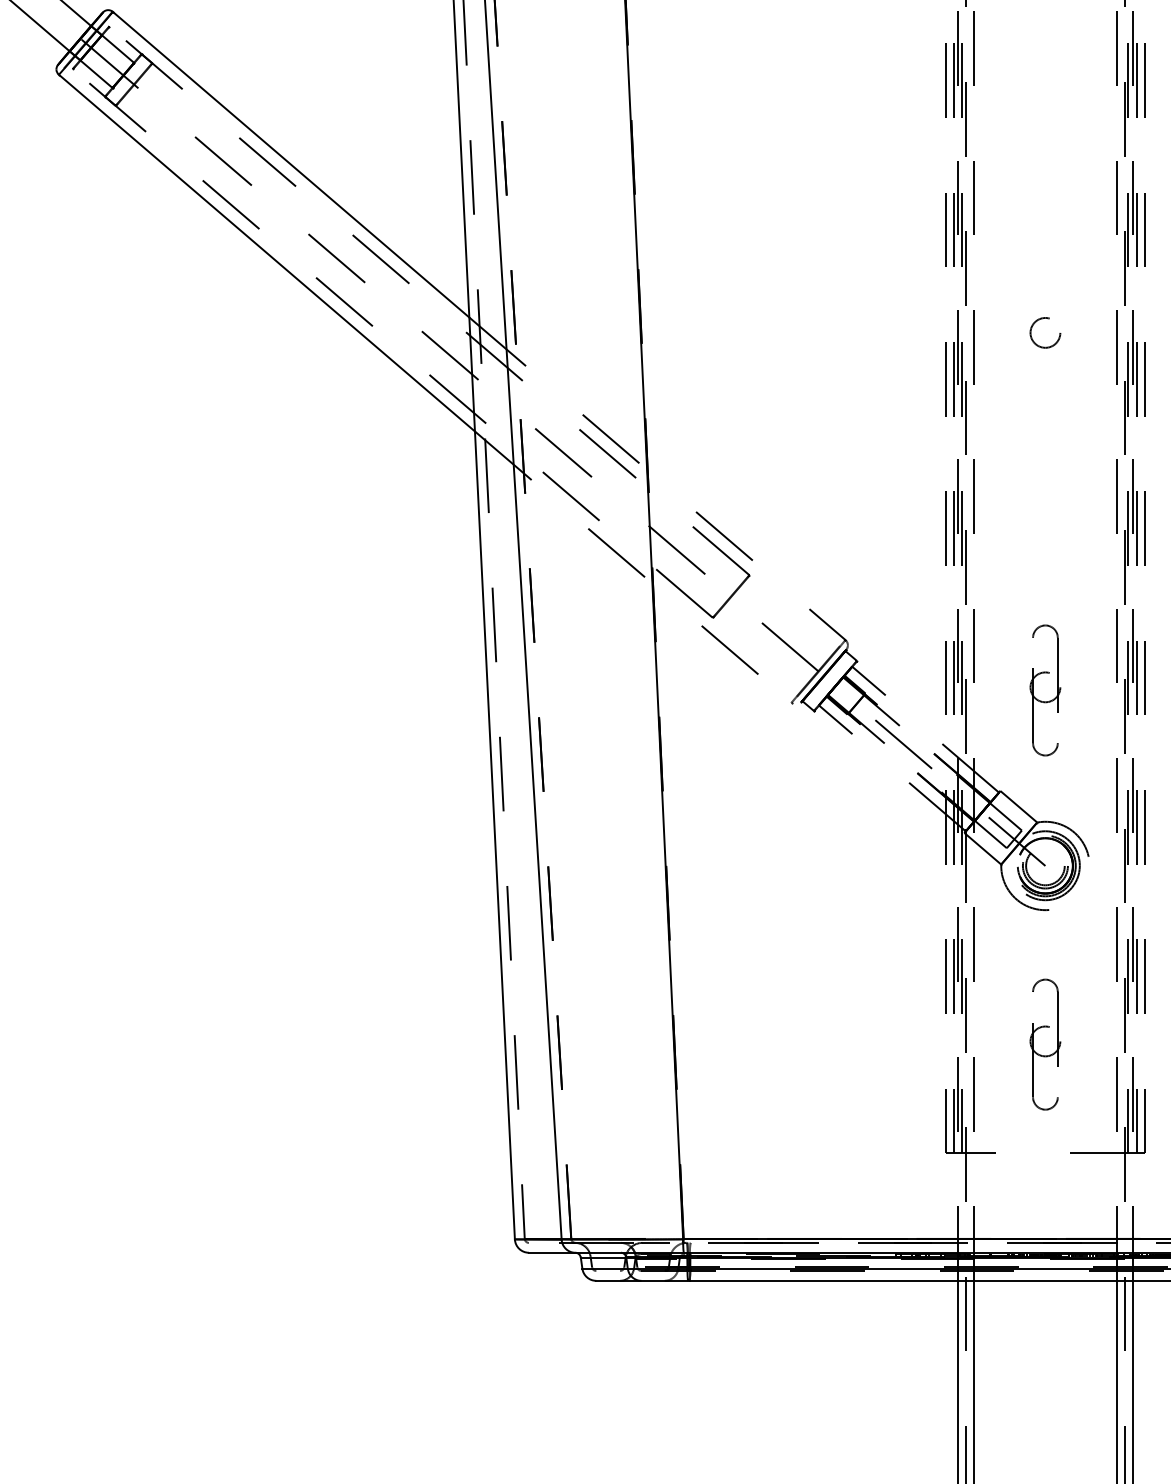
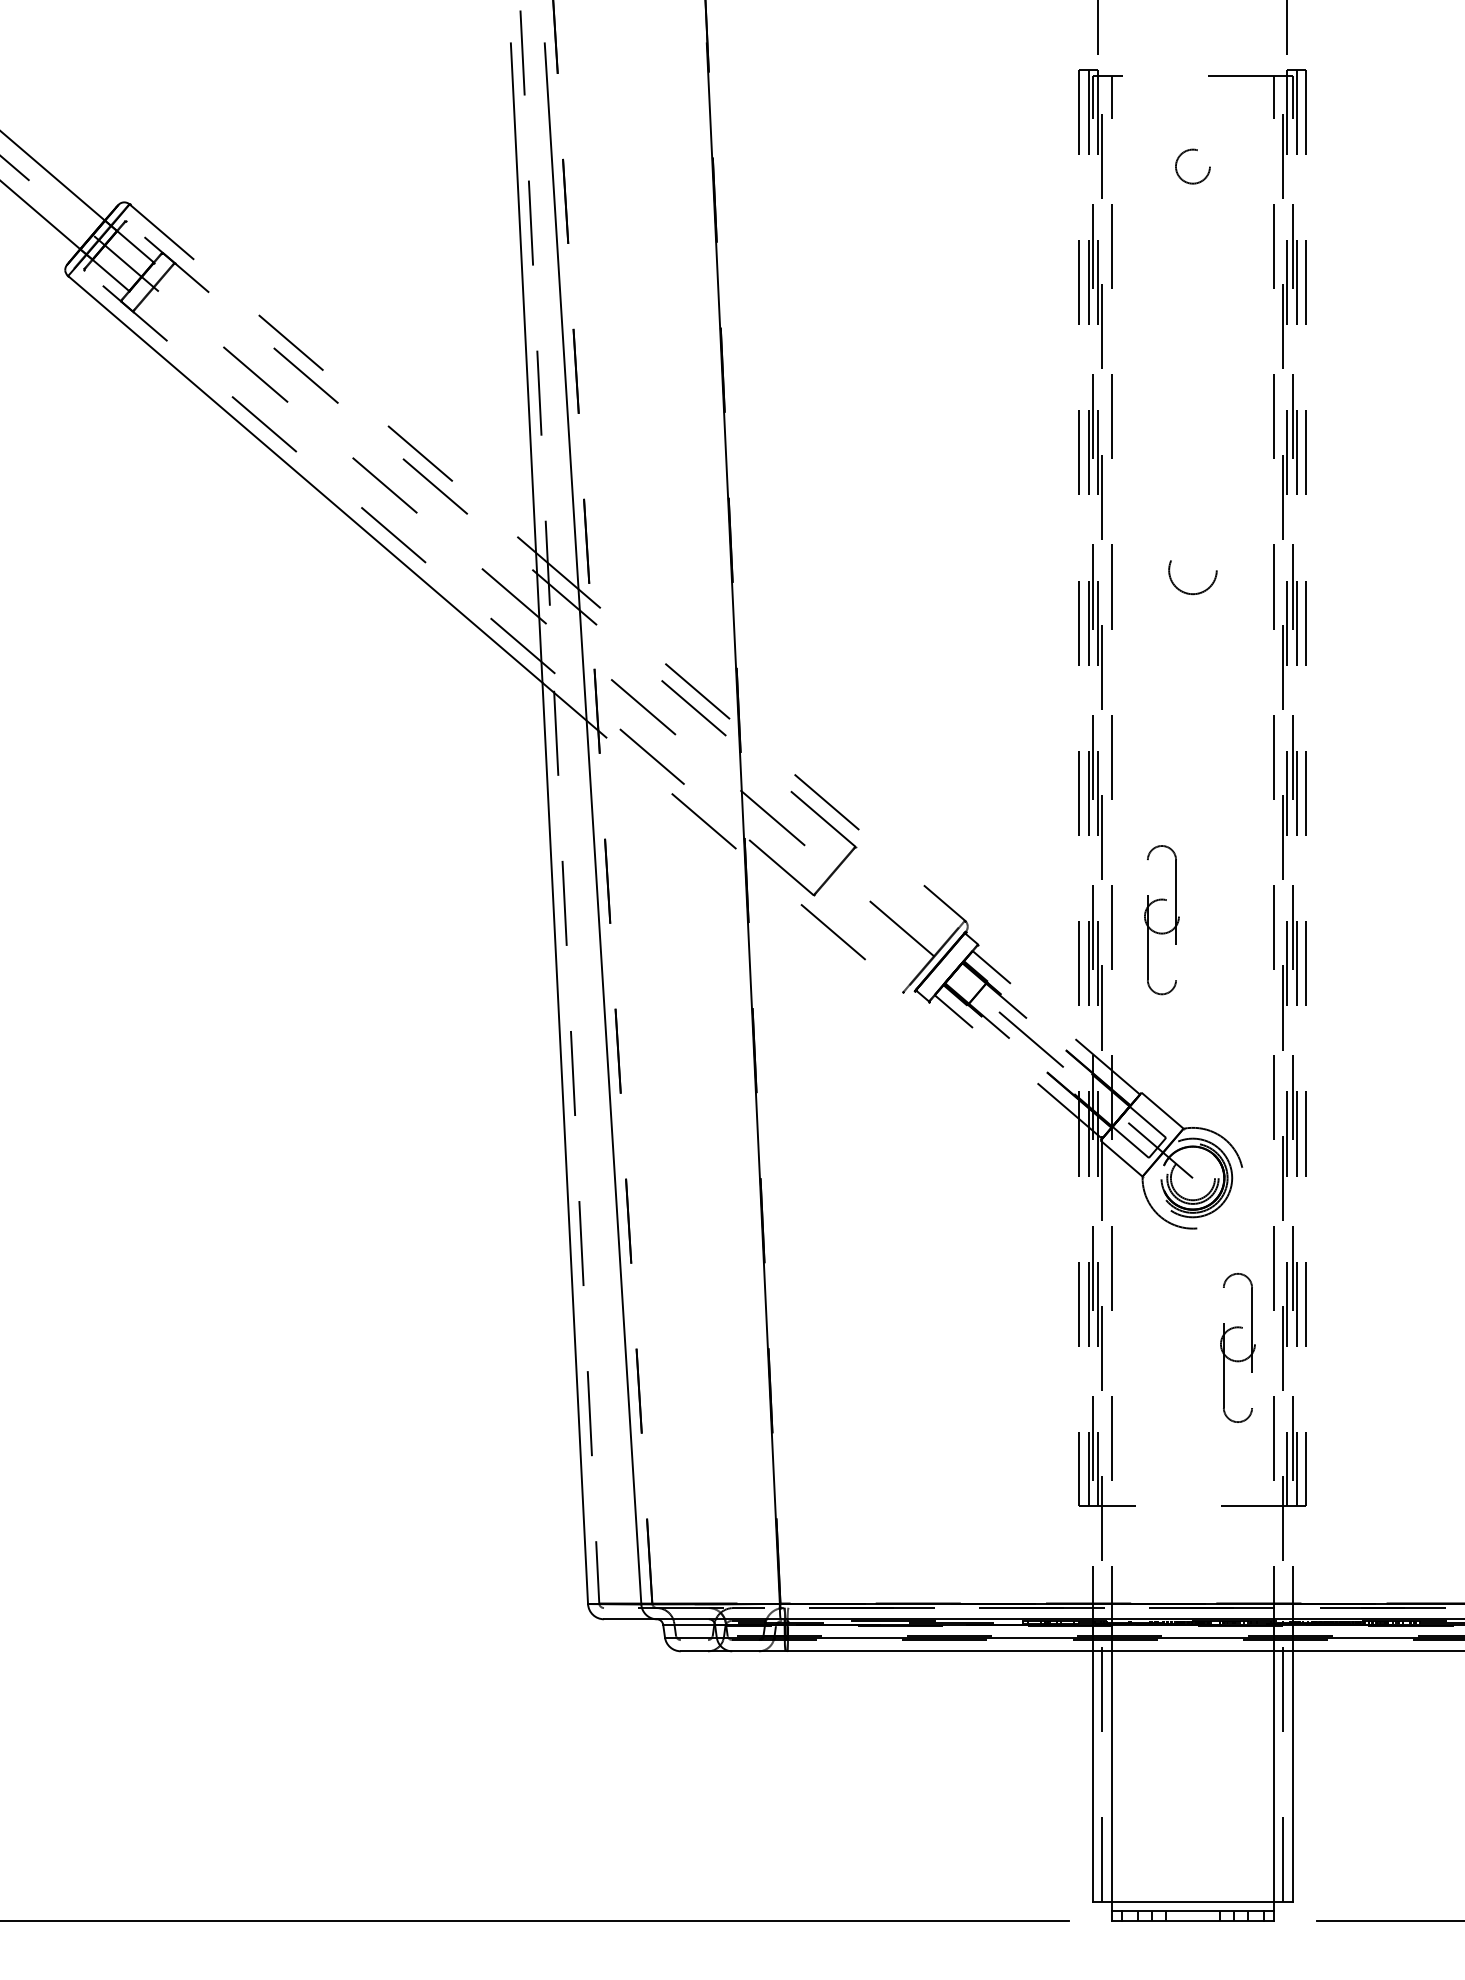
line: (290, 164) -> (332, 378), solid -> dashed
circle: (1045, 332) -> (1192, 570), size x1.4
part: (1045, 701) -> (1161, 932), moved
part: (1041, 1054) -> (1233, 1359), moved

